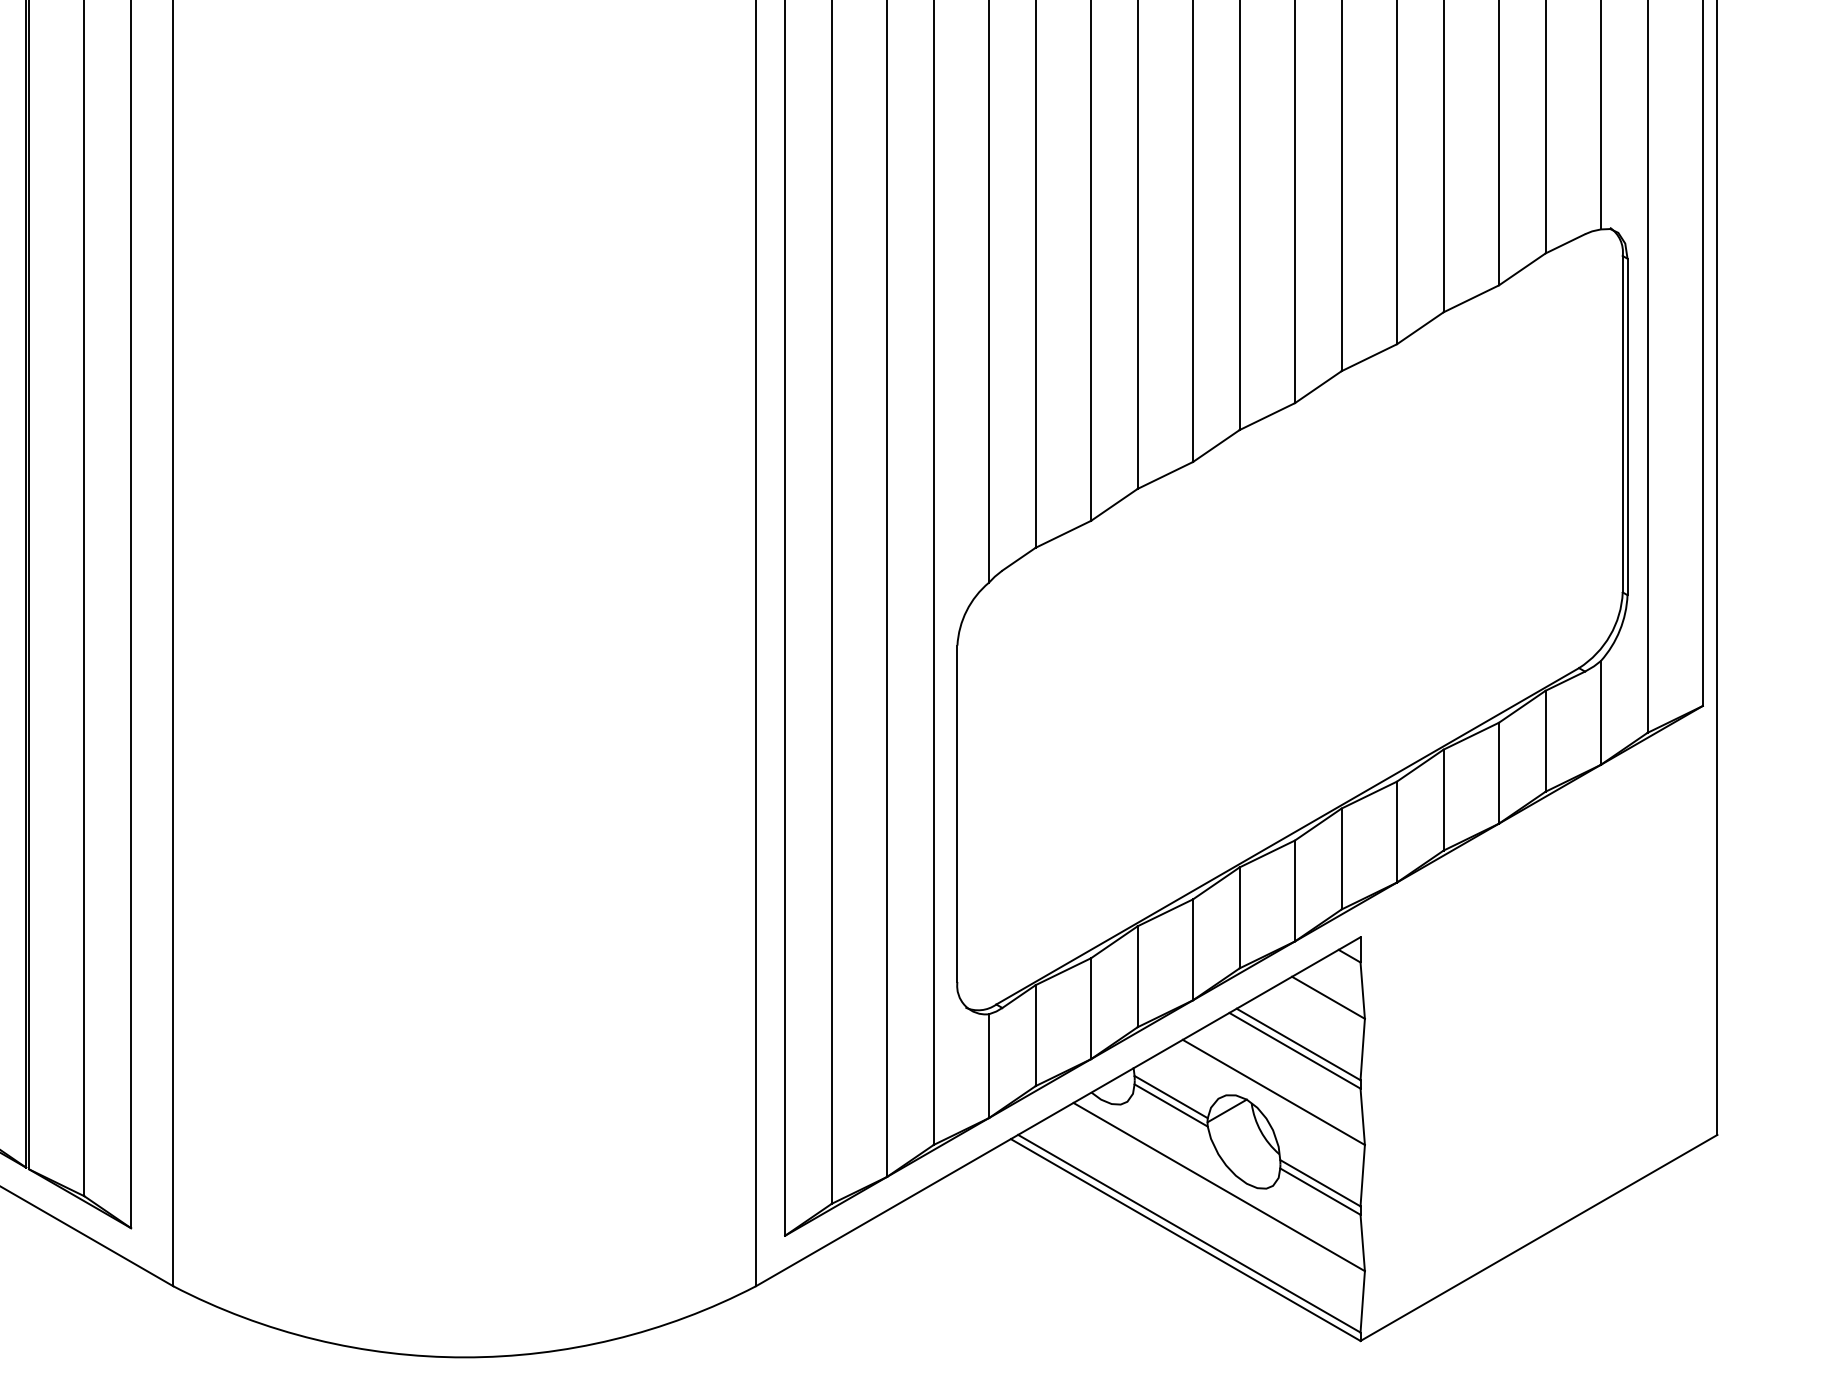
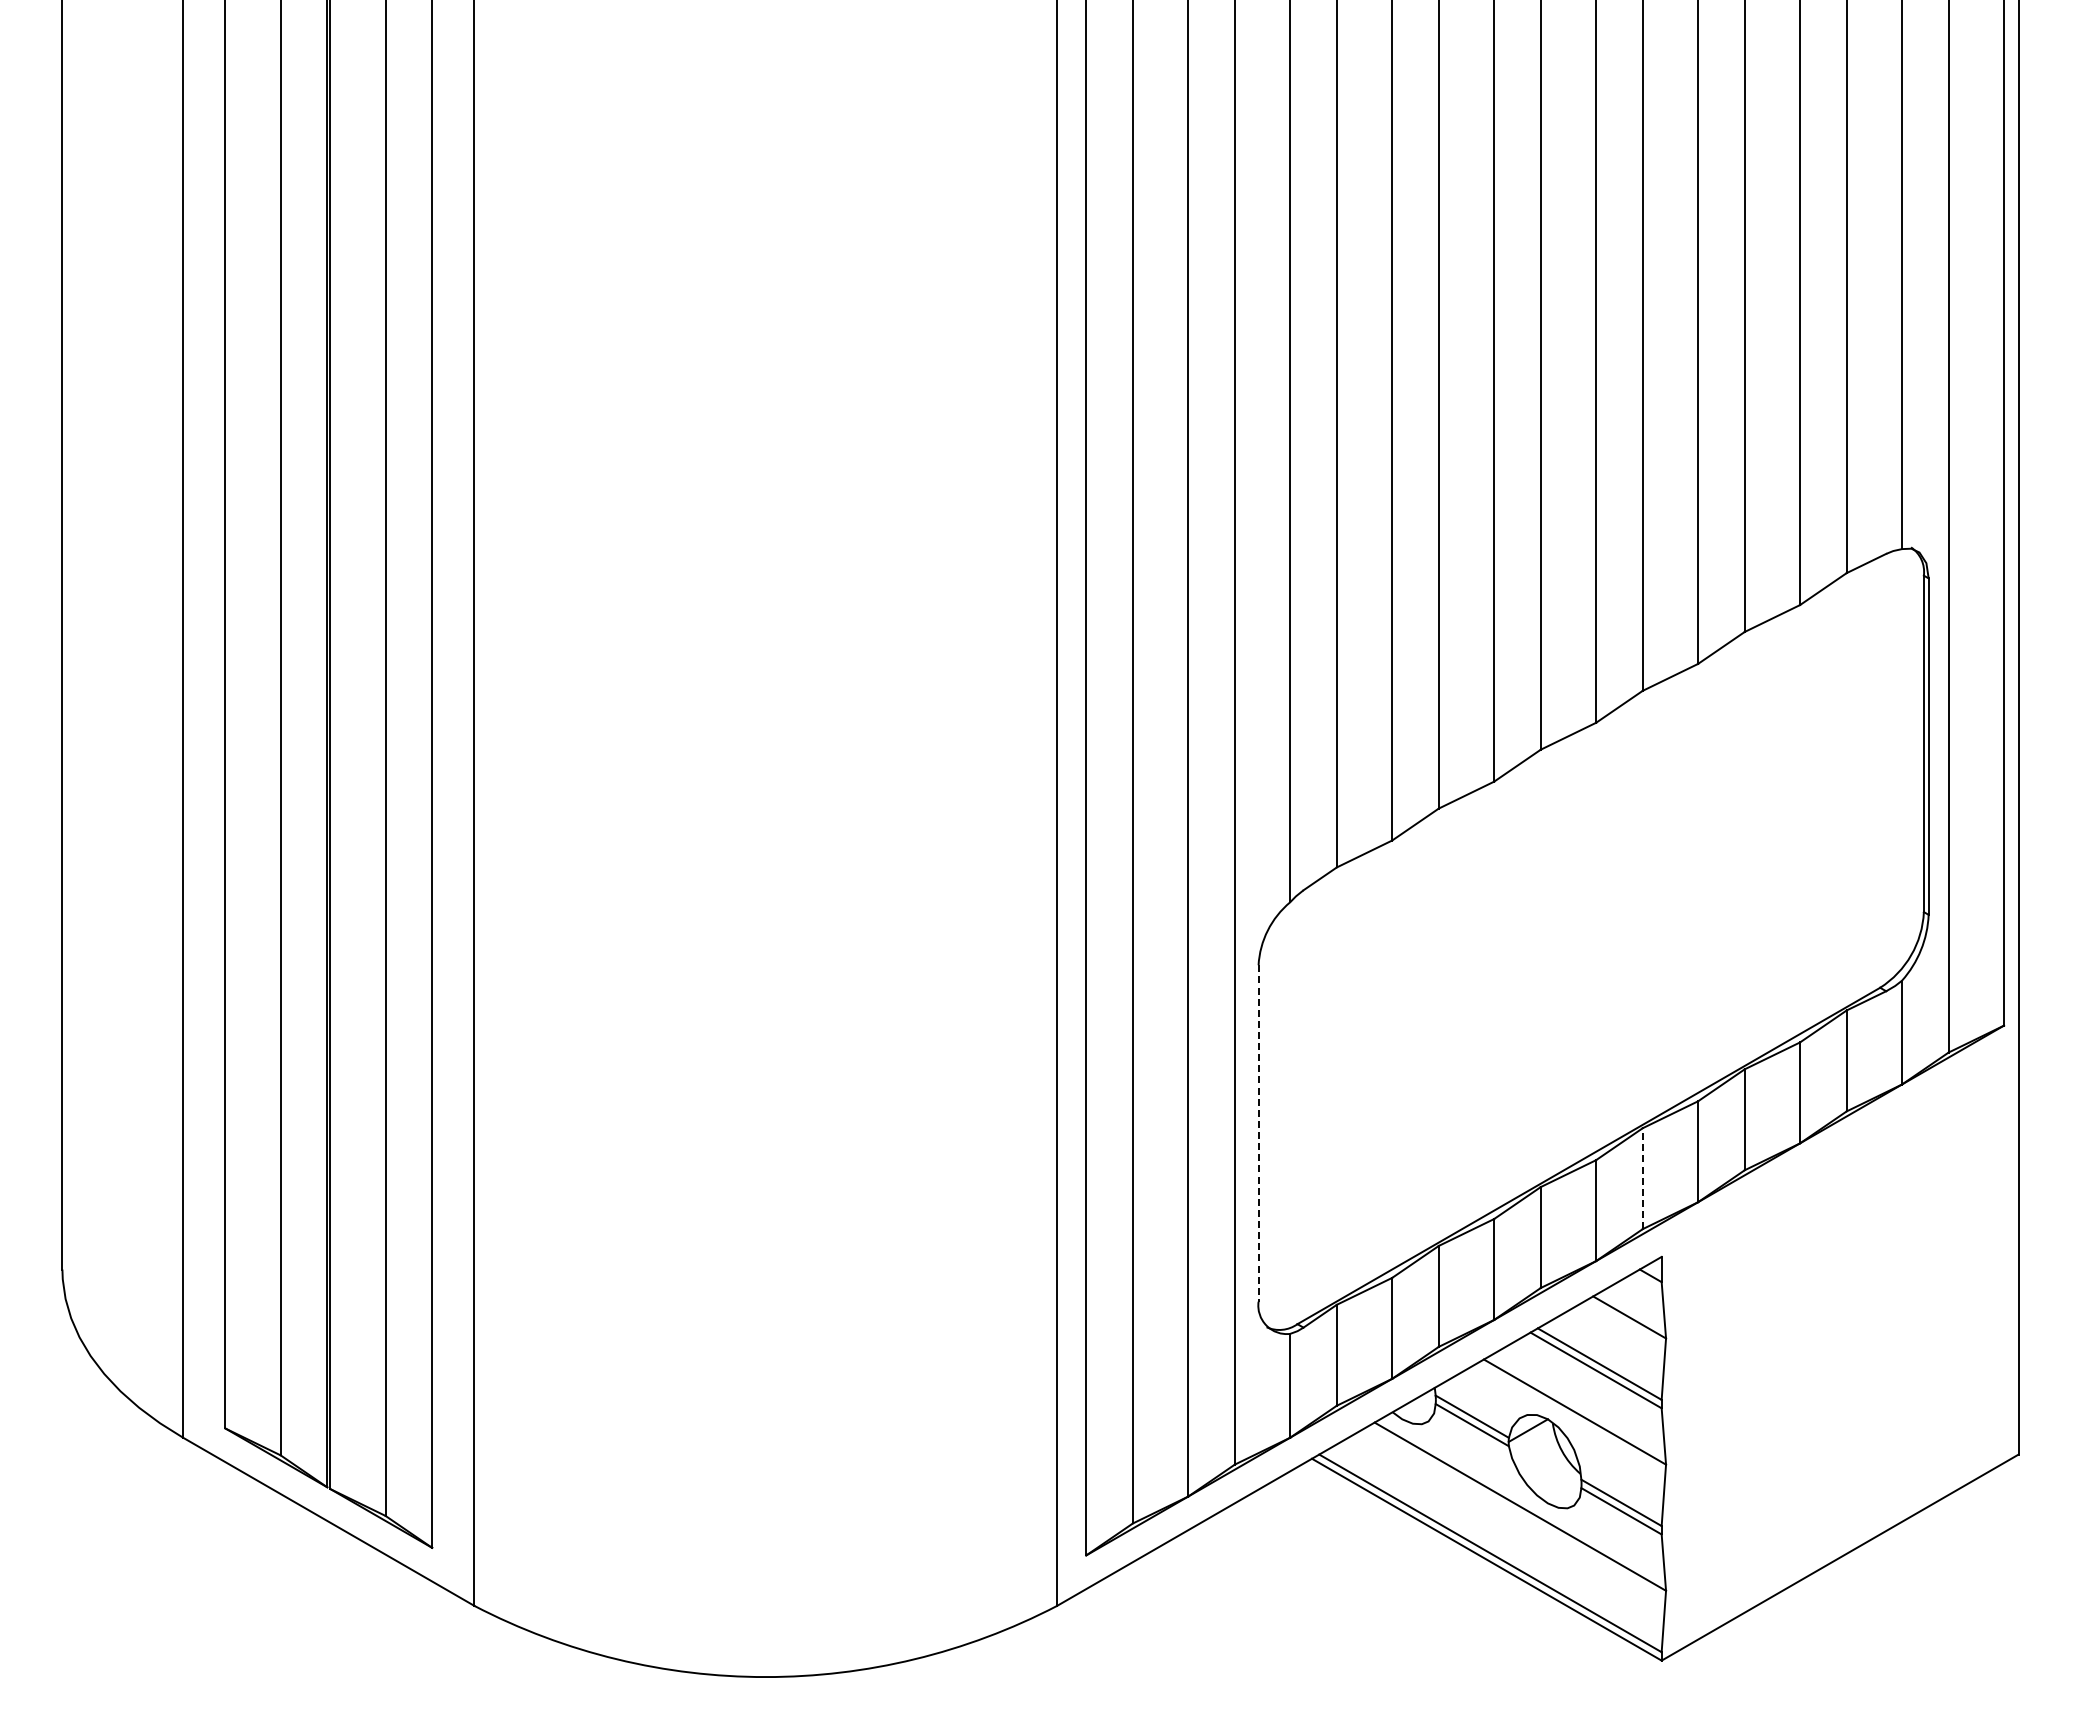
line: (957, 813) -> (1258, 1133), solid -> dashed
line: (1341, 858) -> (1642, 1178), solid -> dashed

